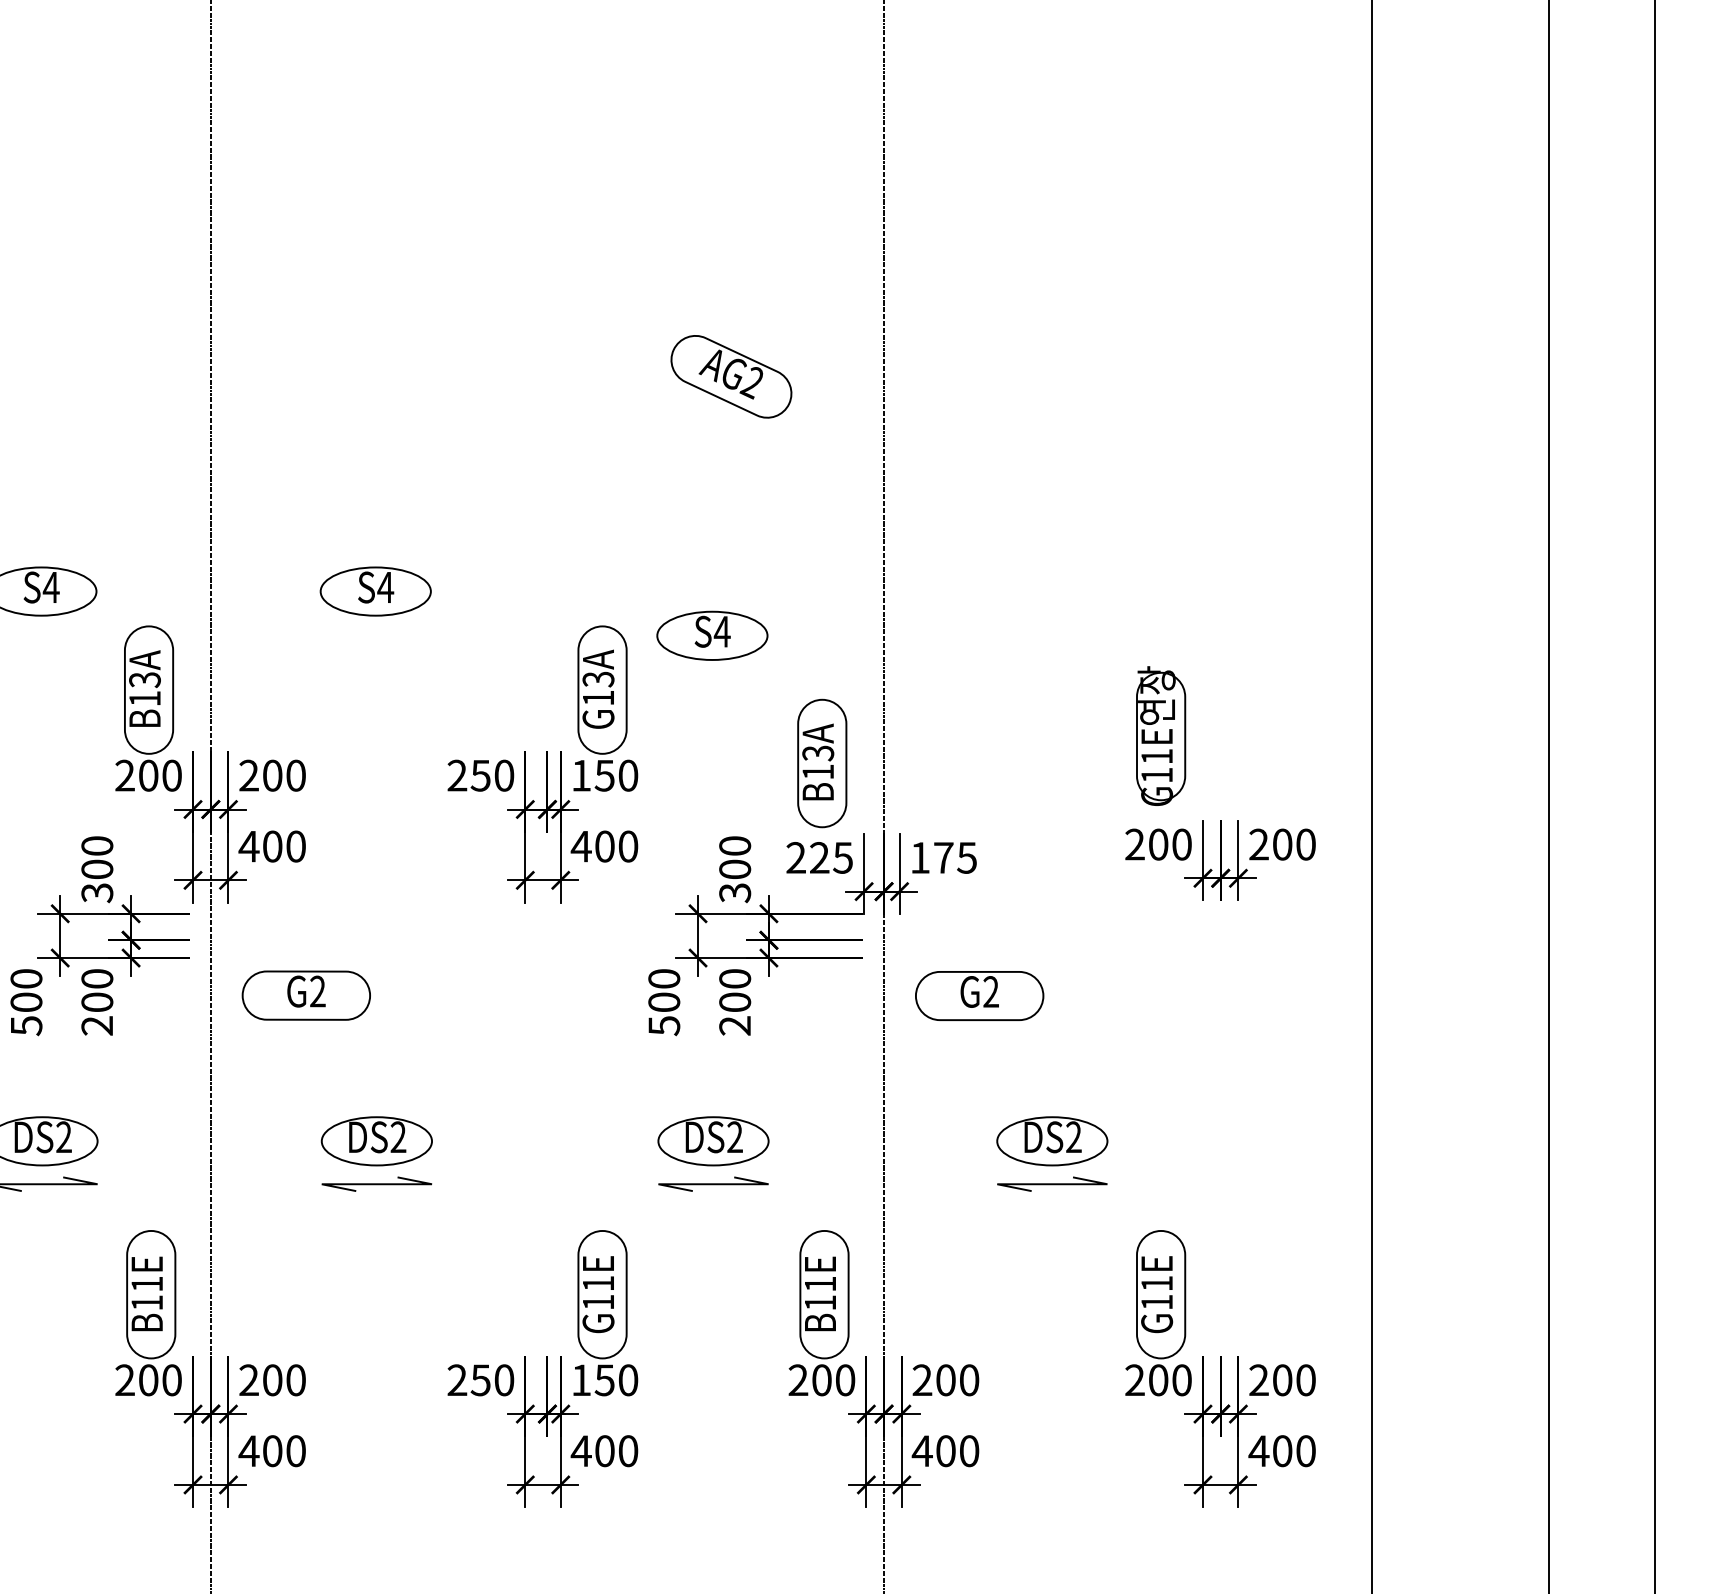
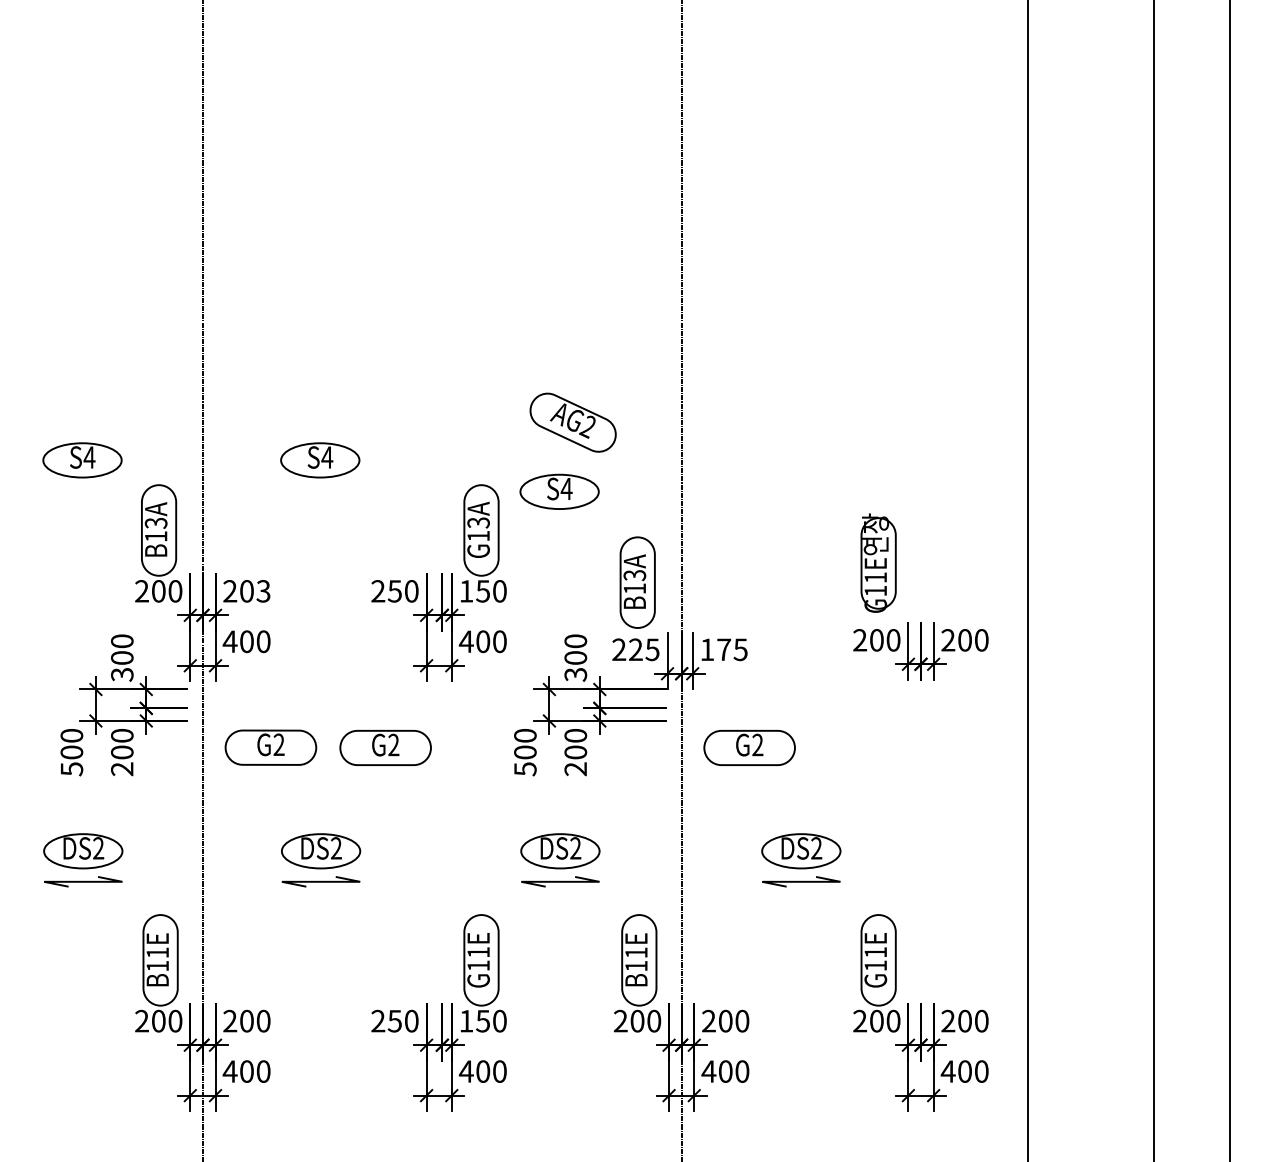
part: (730, 376) -> (572, 422), moved
text: (295, 775) -> (263, 591), 200 -> 203
part: (467, 995) -> (385, 747), added

